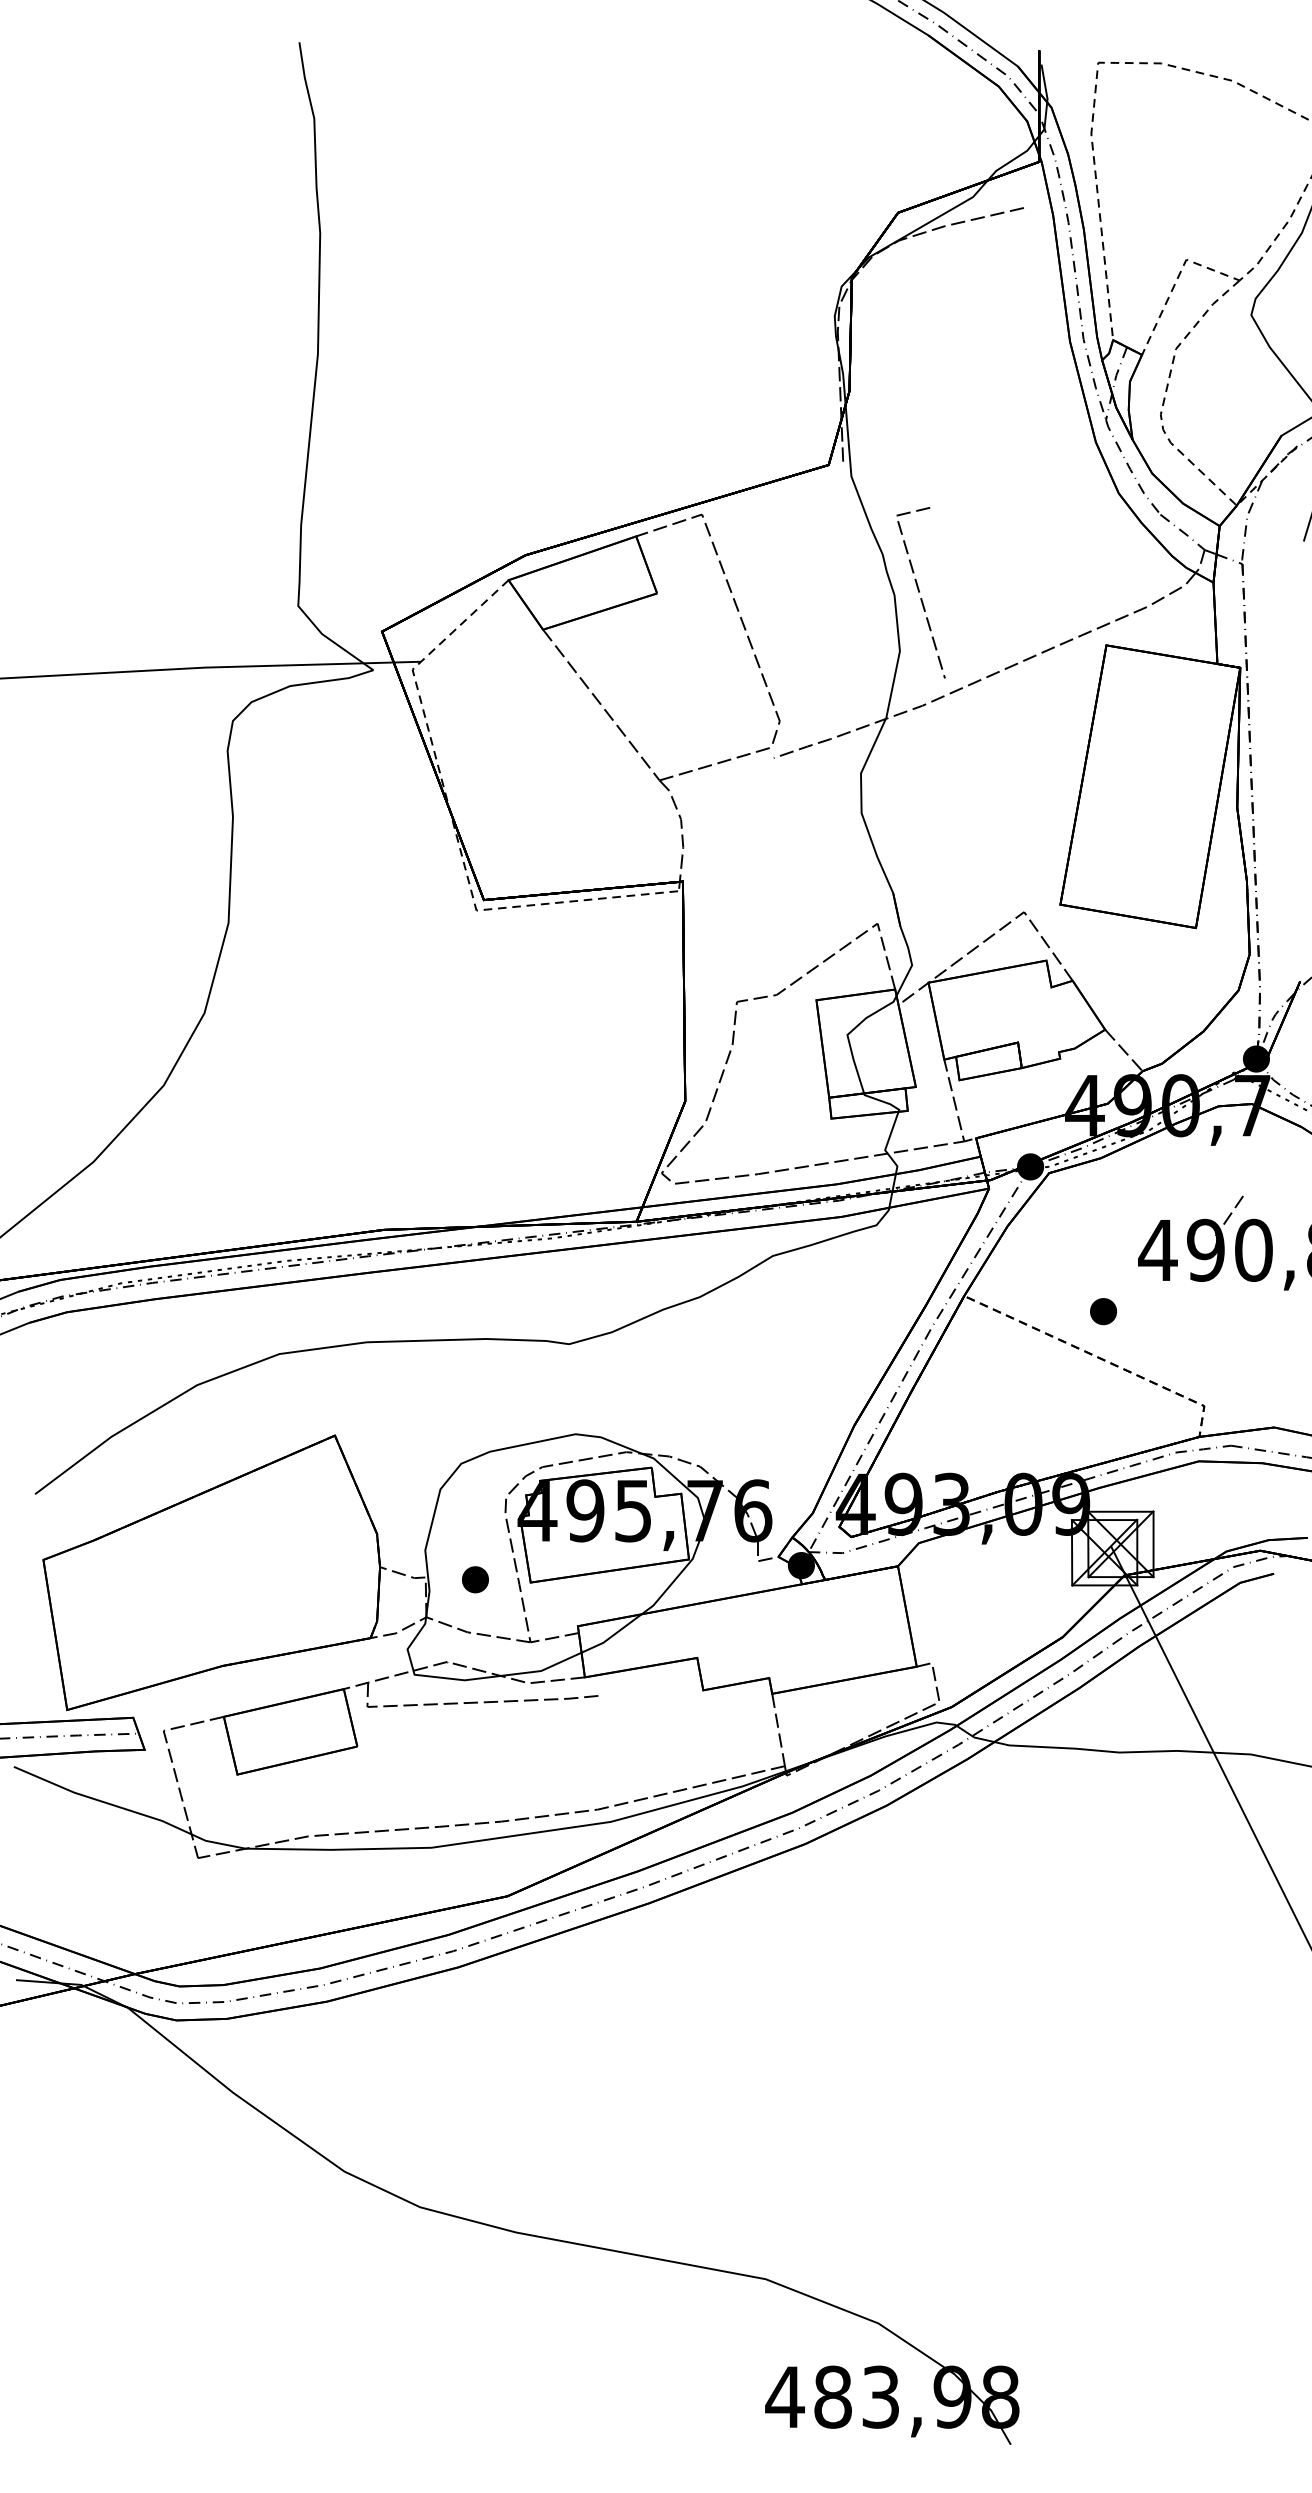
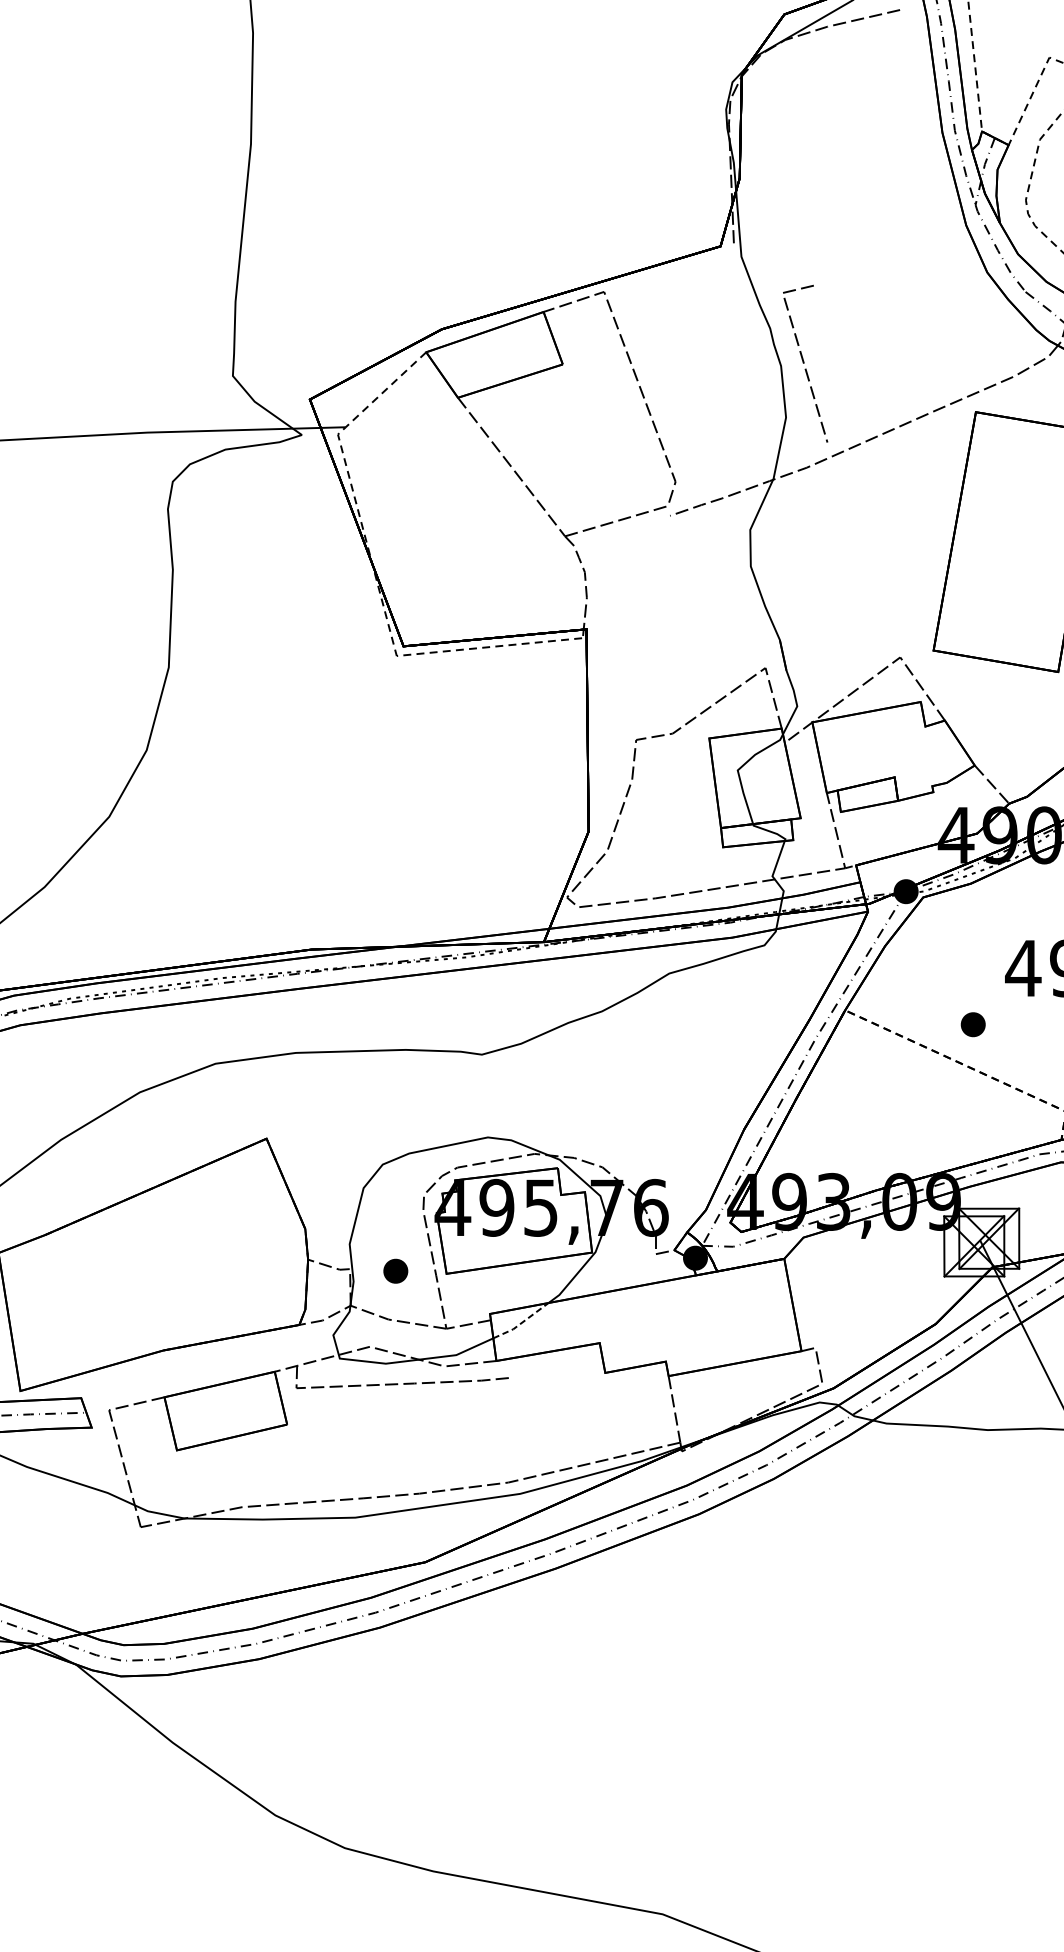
line: (612, 1635) -> (521, 1322), solid -> dashed

